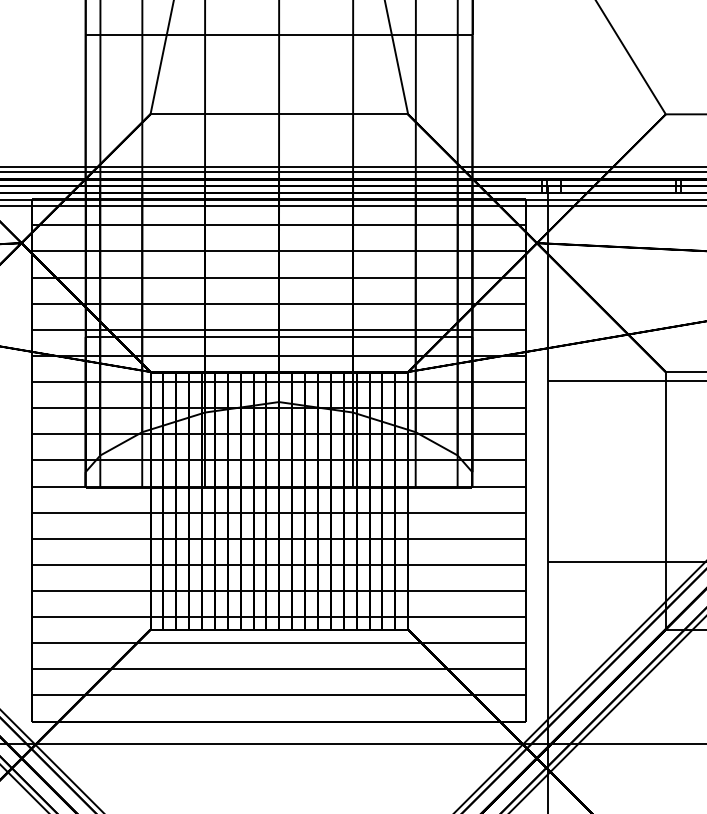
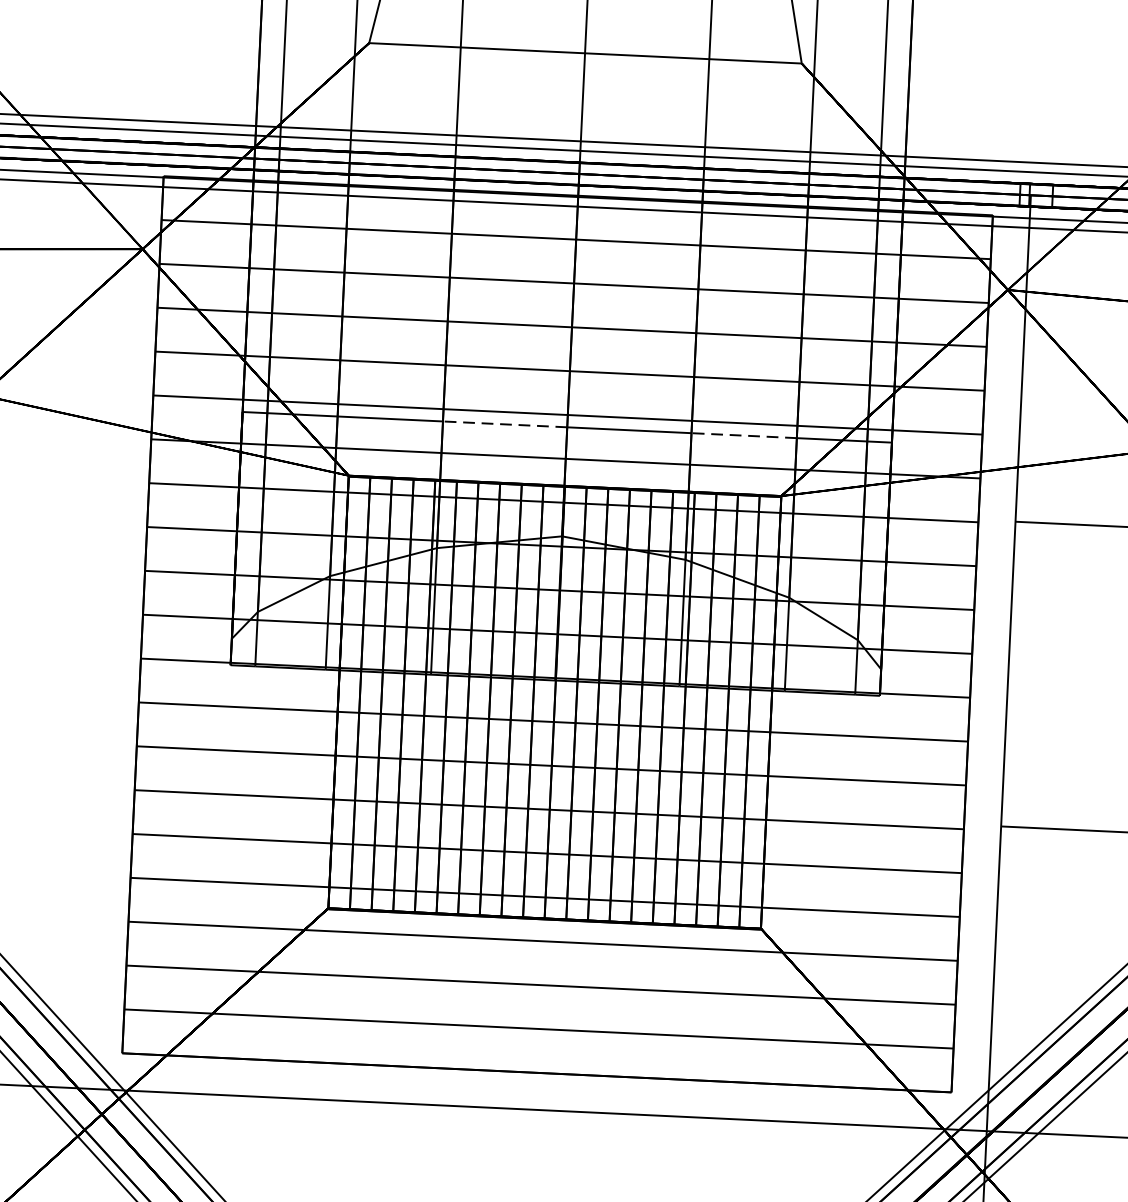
line: (241, 337) -> (504, 424), solid -> dashed
line: (383, 337) -> (742, 436), solid -> dashed

